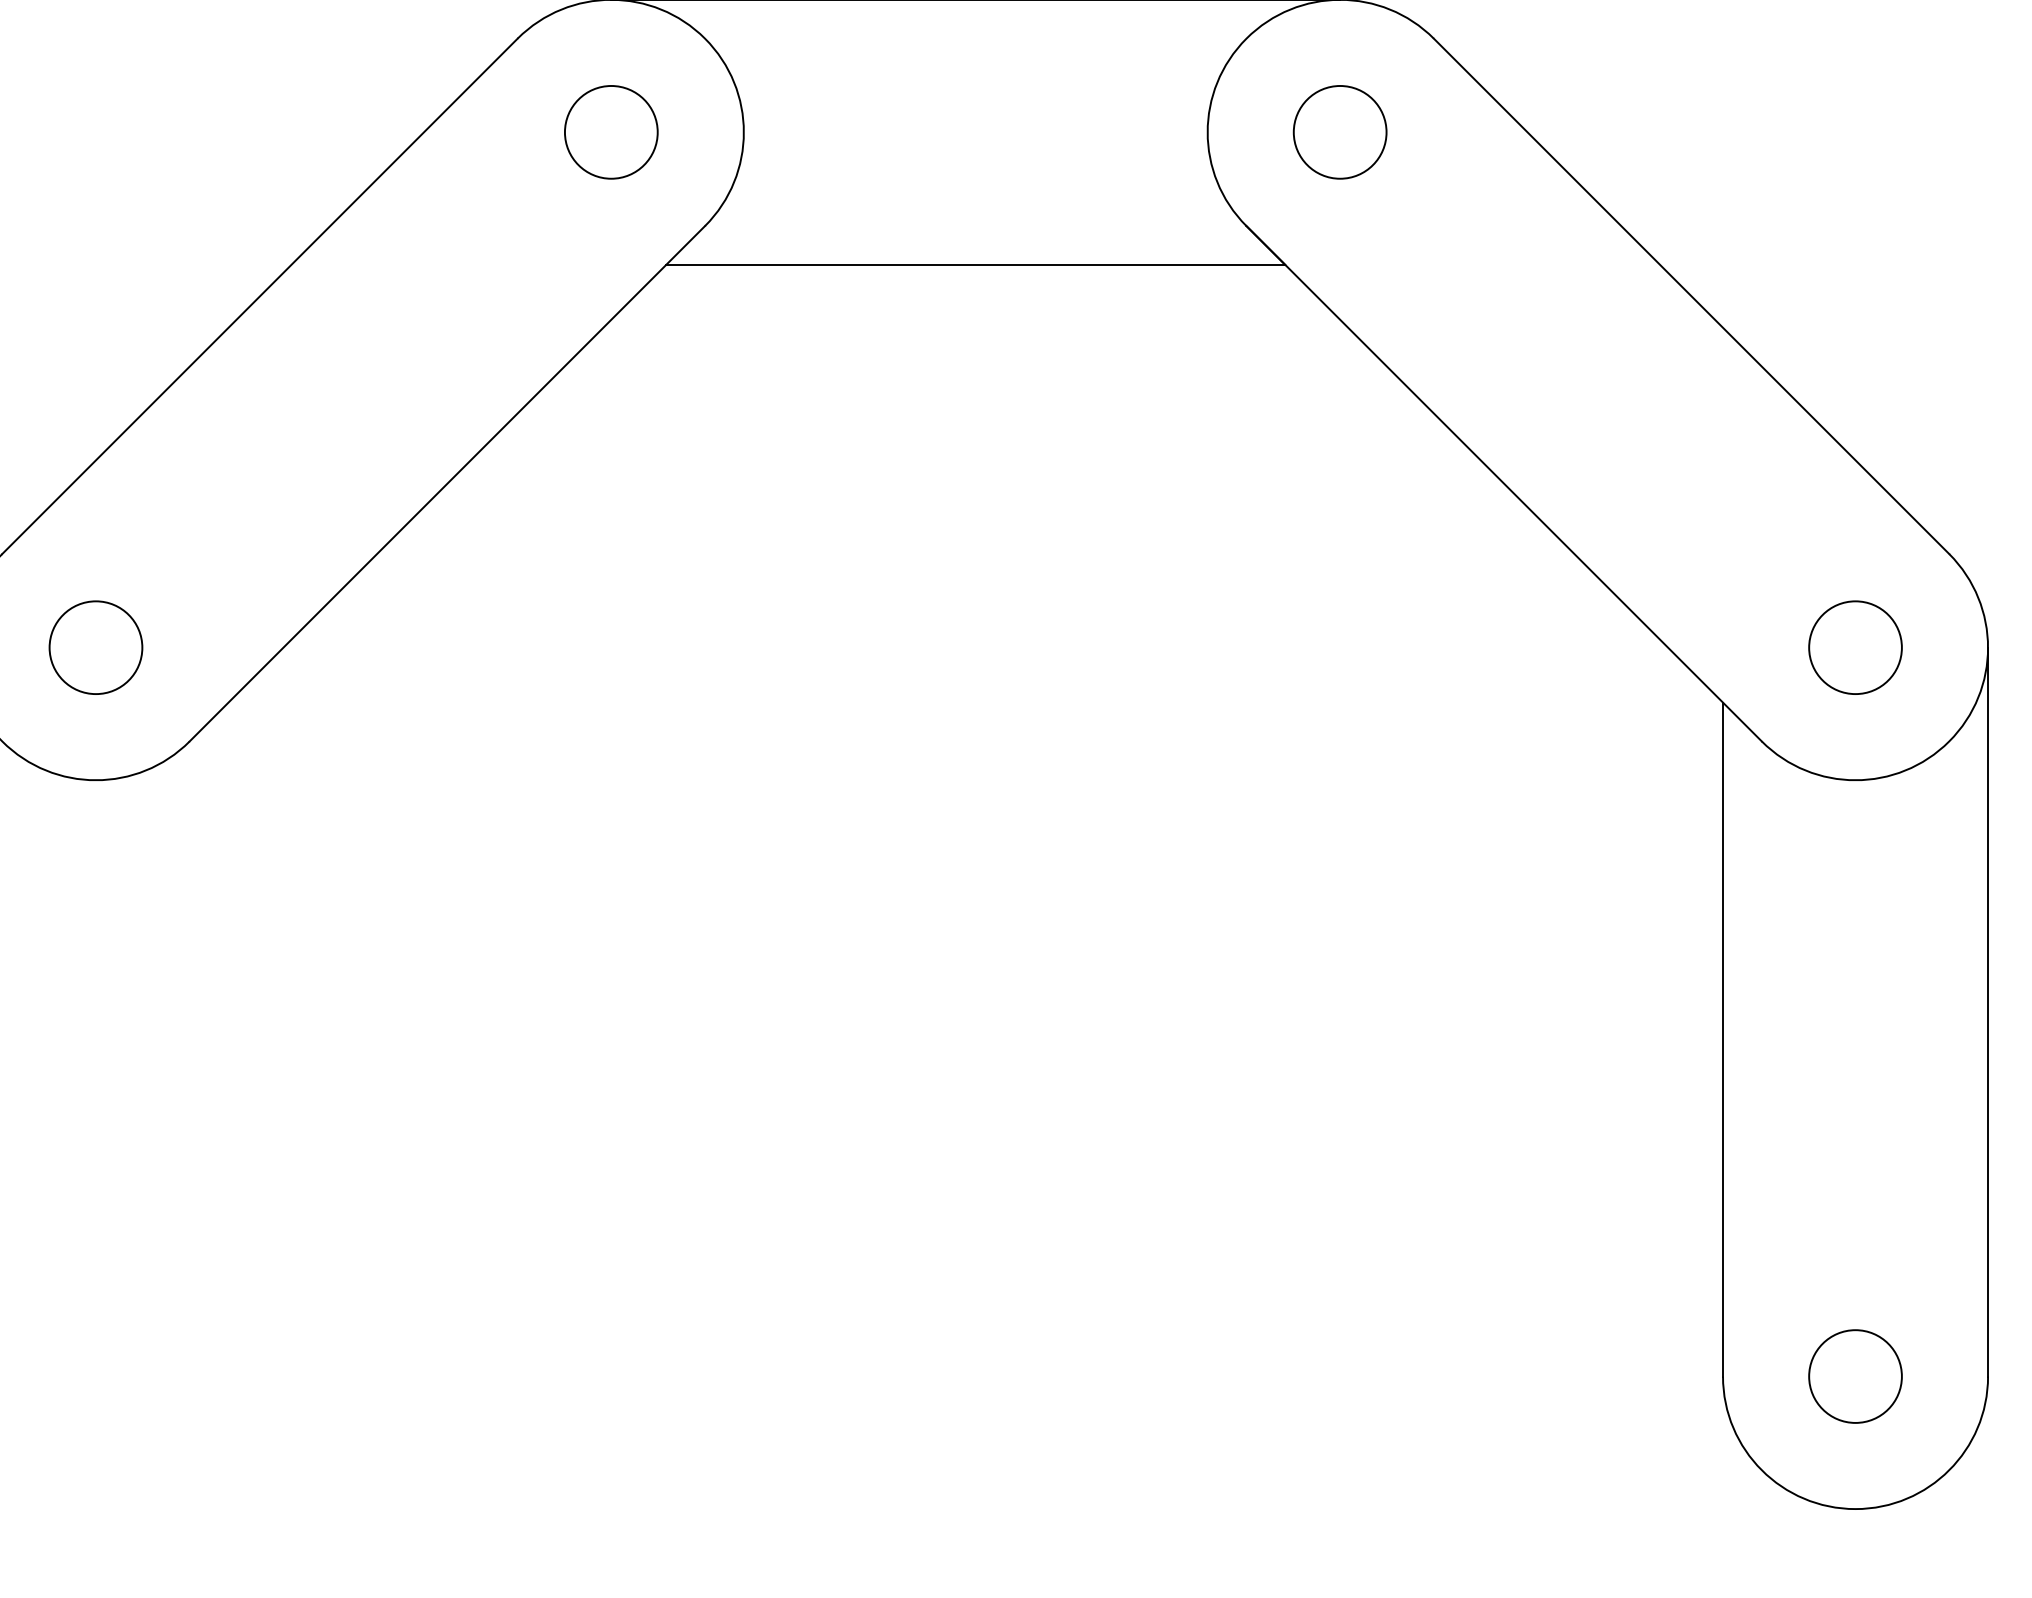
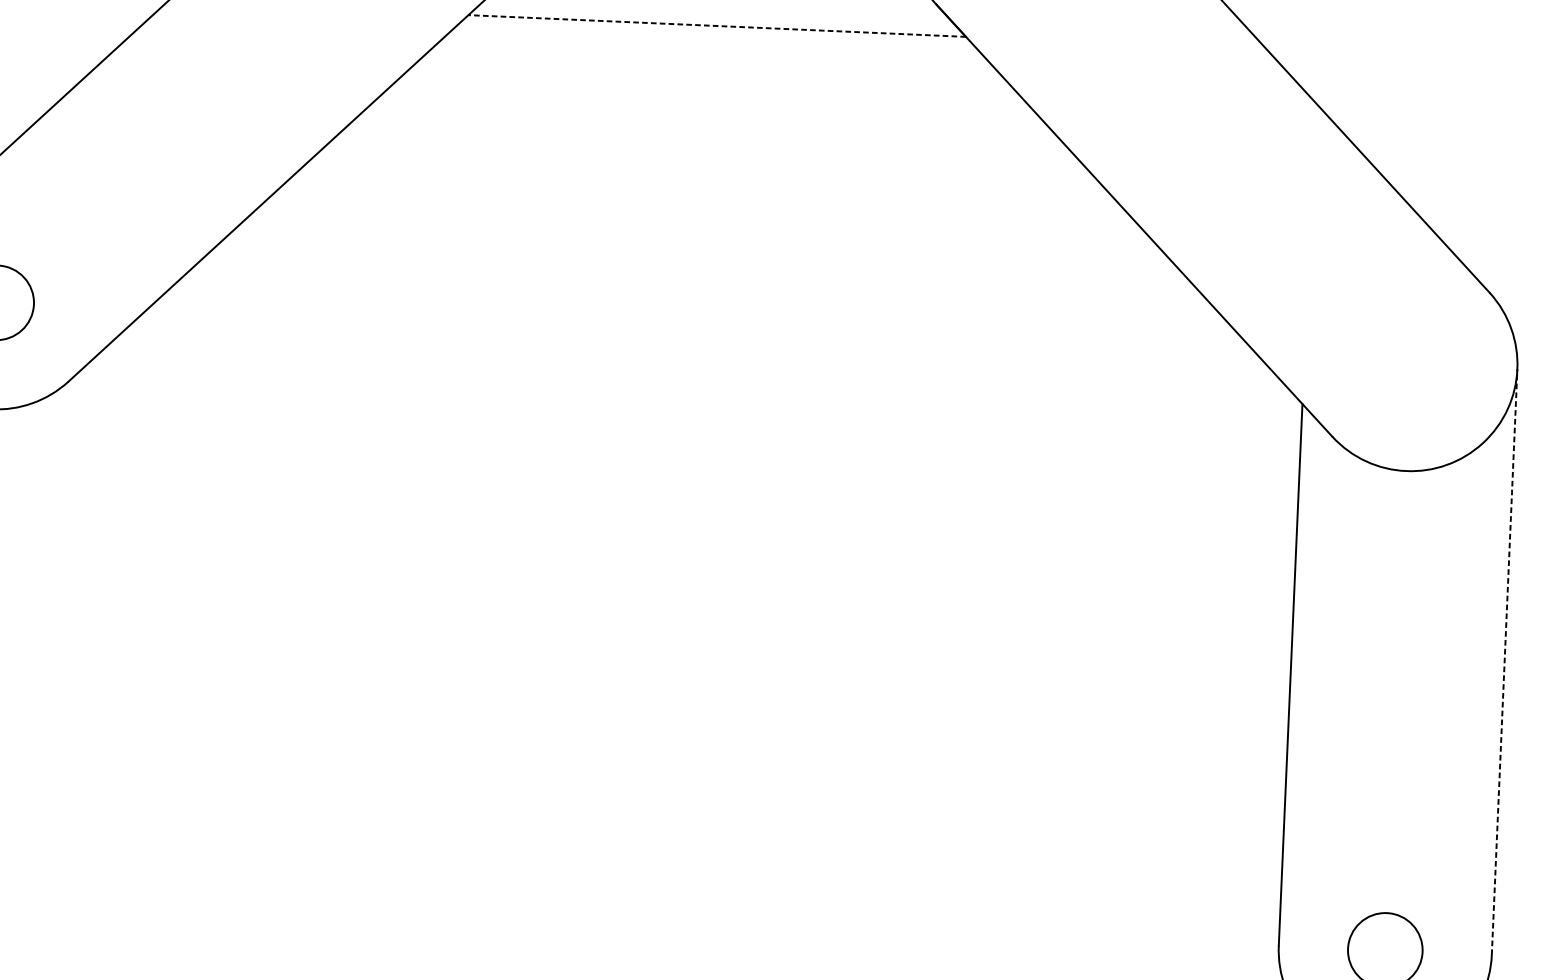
line: (975, 264) -> (717, 25), solid -> dashed
circle: (1855, 647) -> (1410, 364), removed
line: (1988, 1011) -> (1504, 661), solid -> dashed

